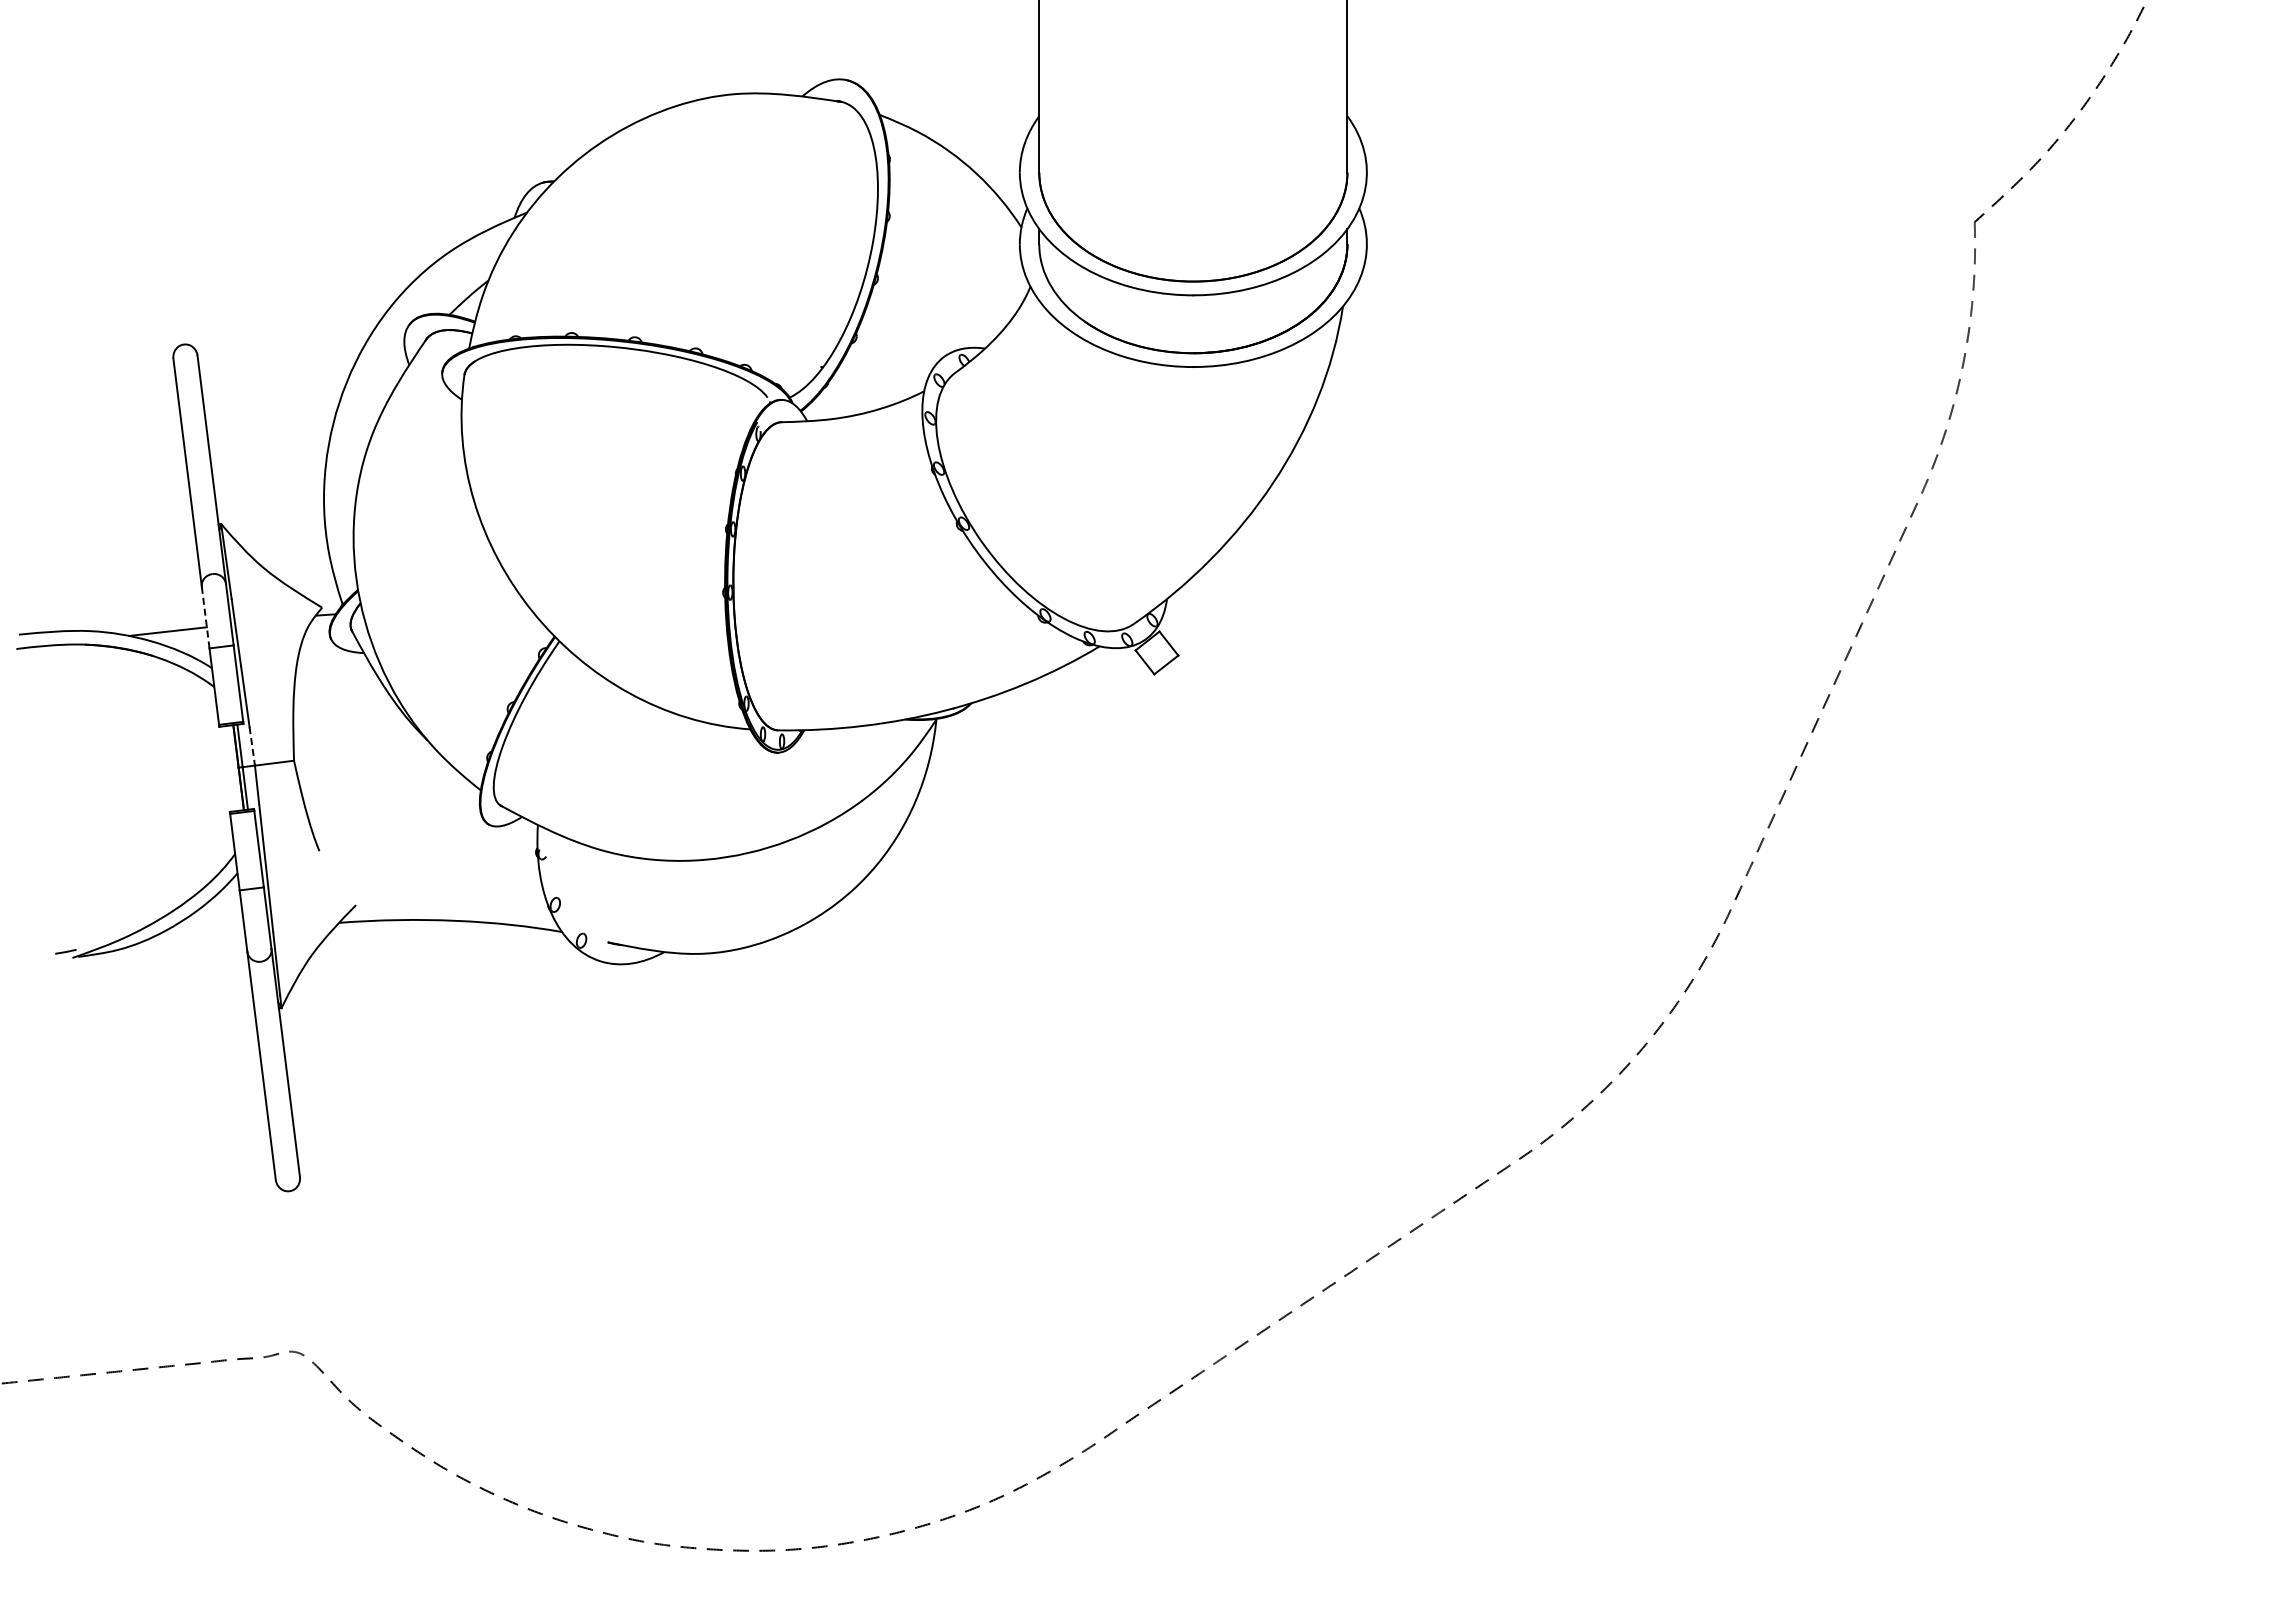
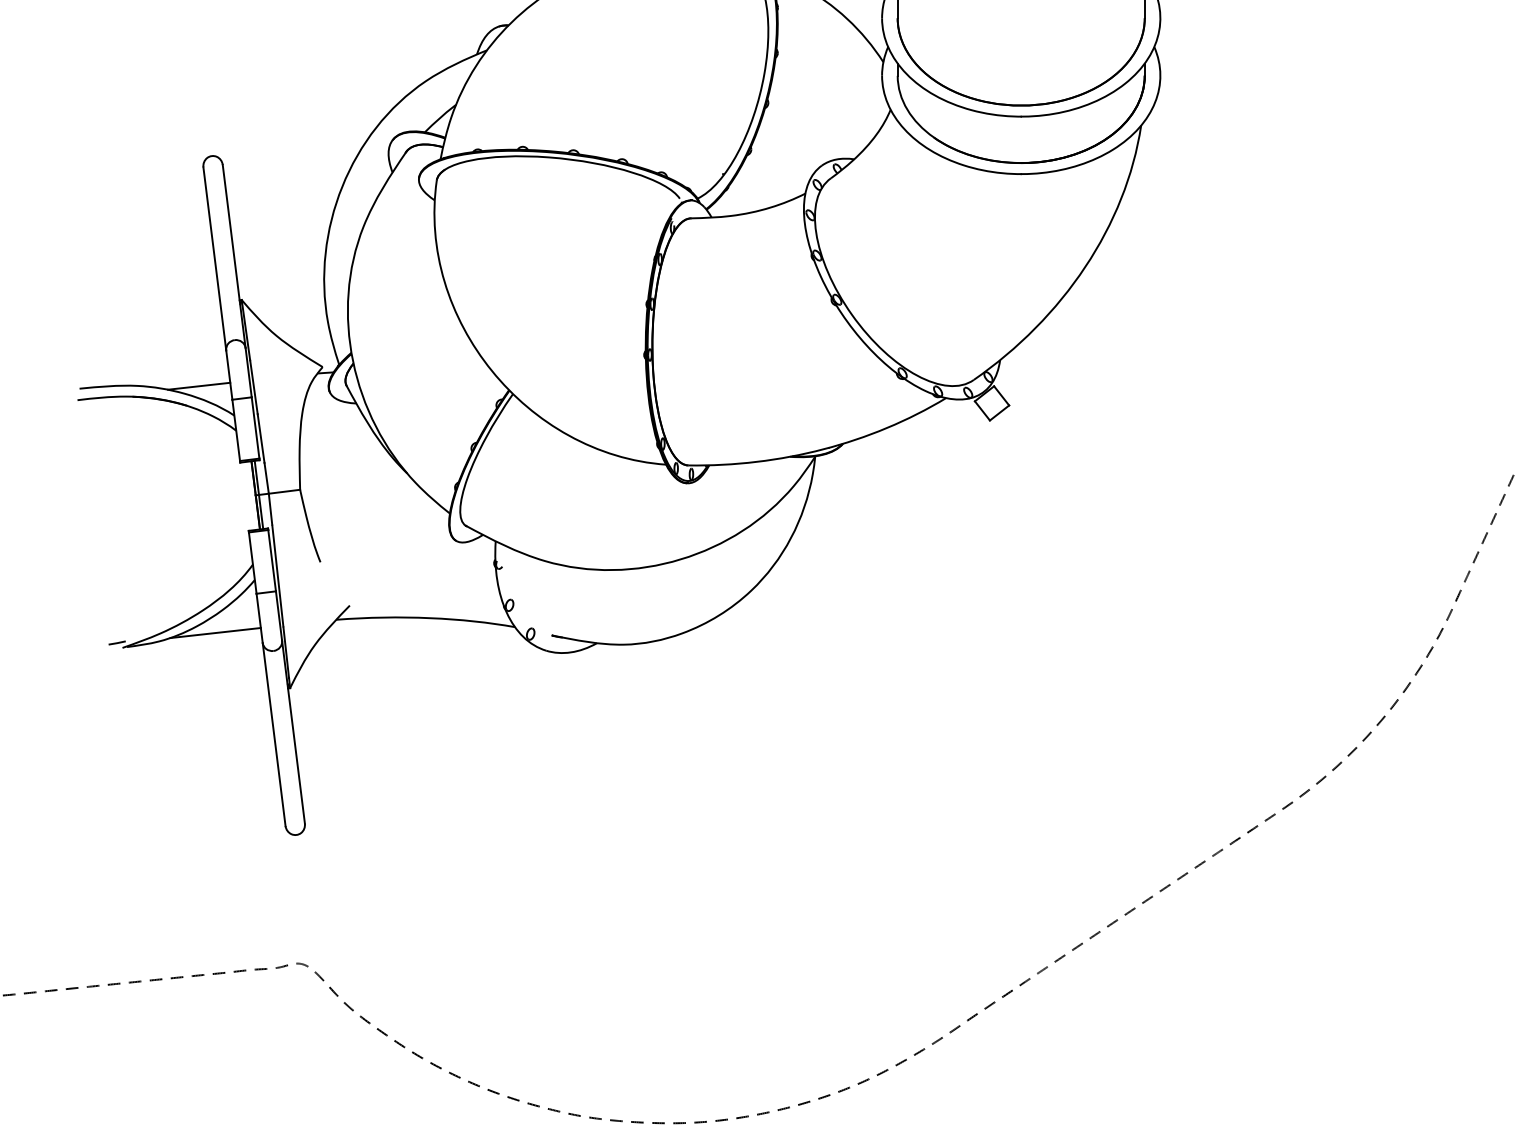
line: (205, 617) -> (229, 374), dashed -> solid
line: (252, 746) -> (266, 478), dashed -> solid
line: (188, 939) -> (215, 633), added

